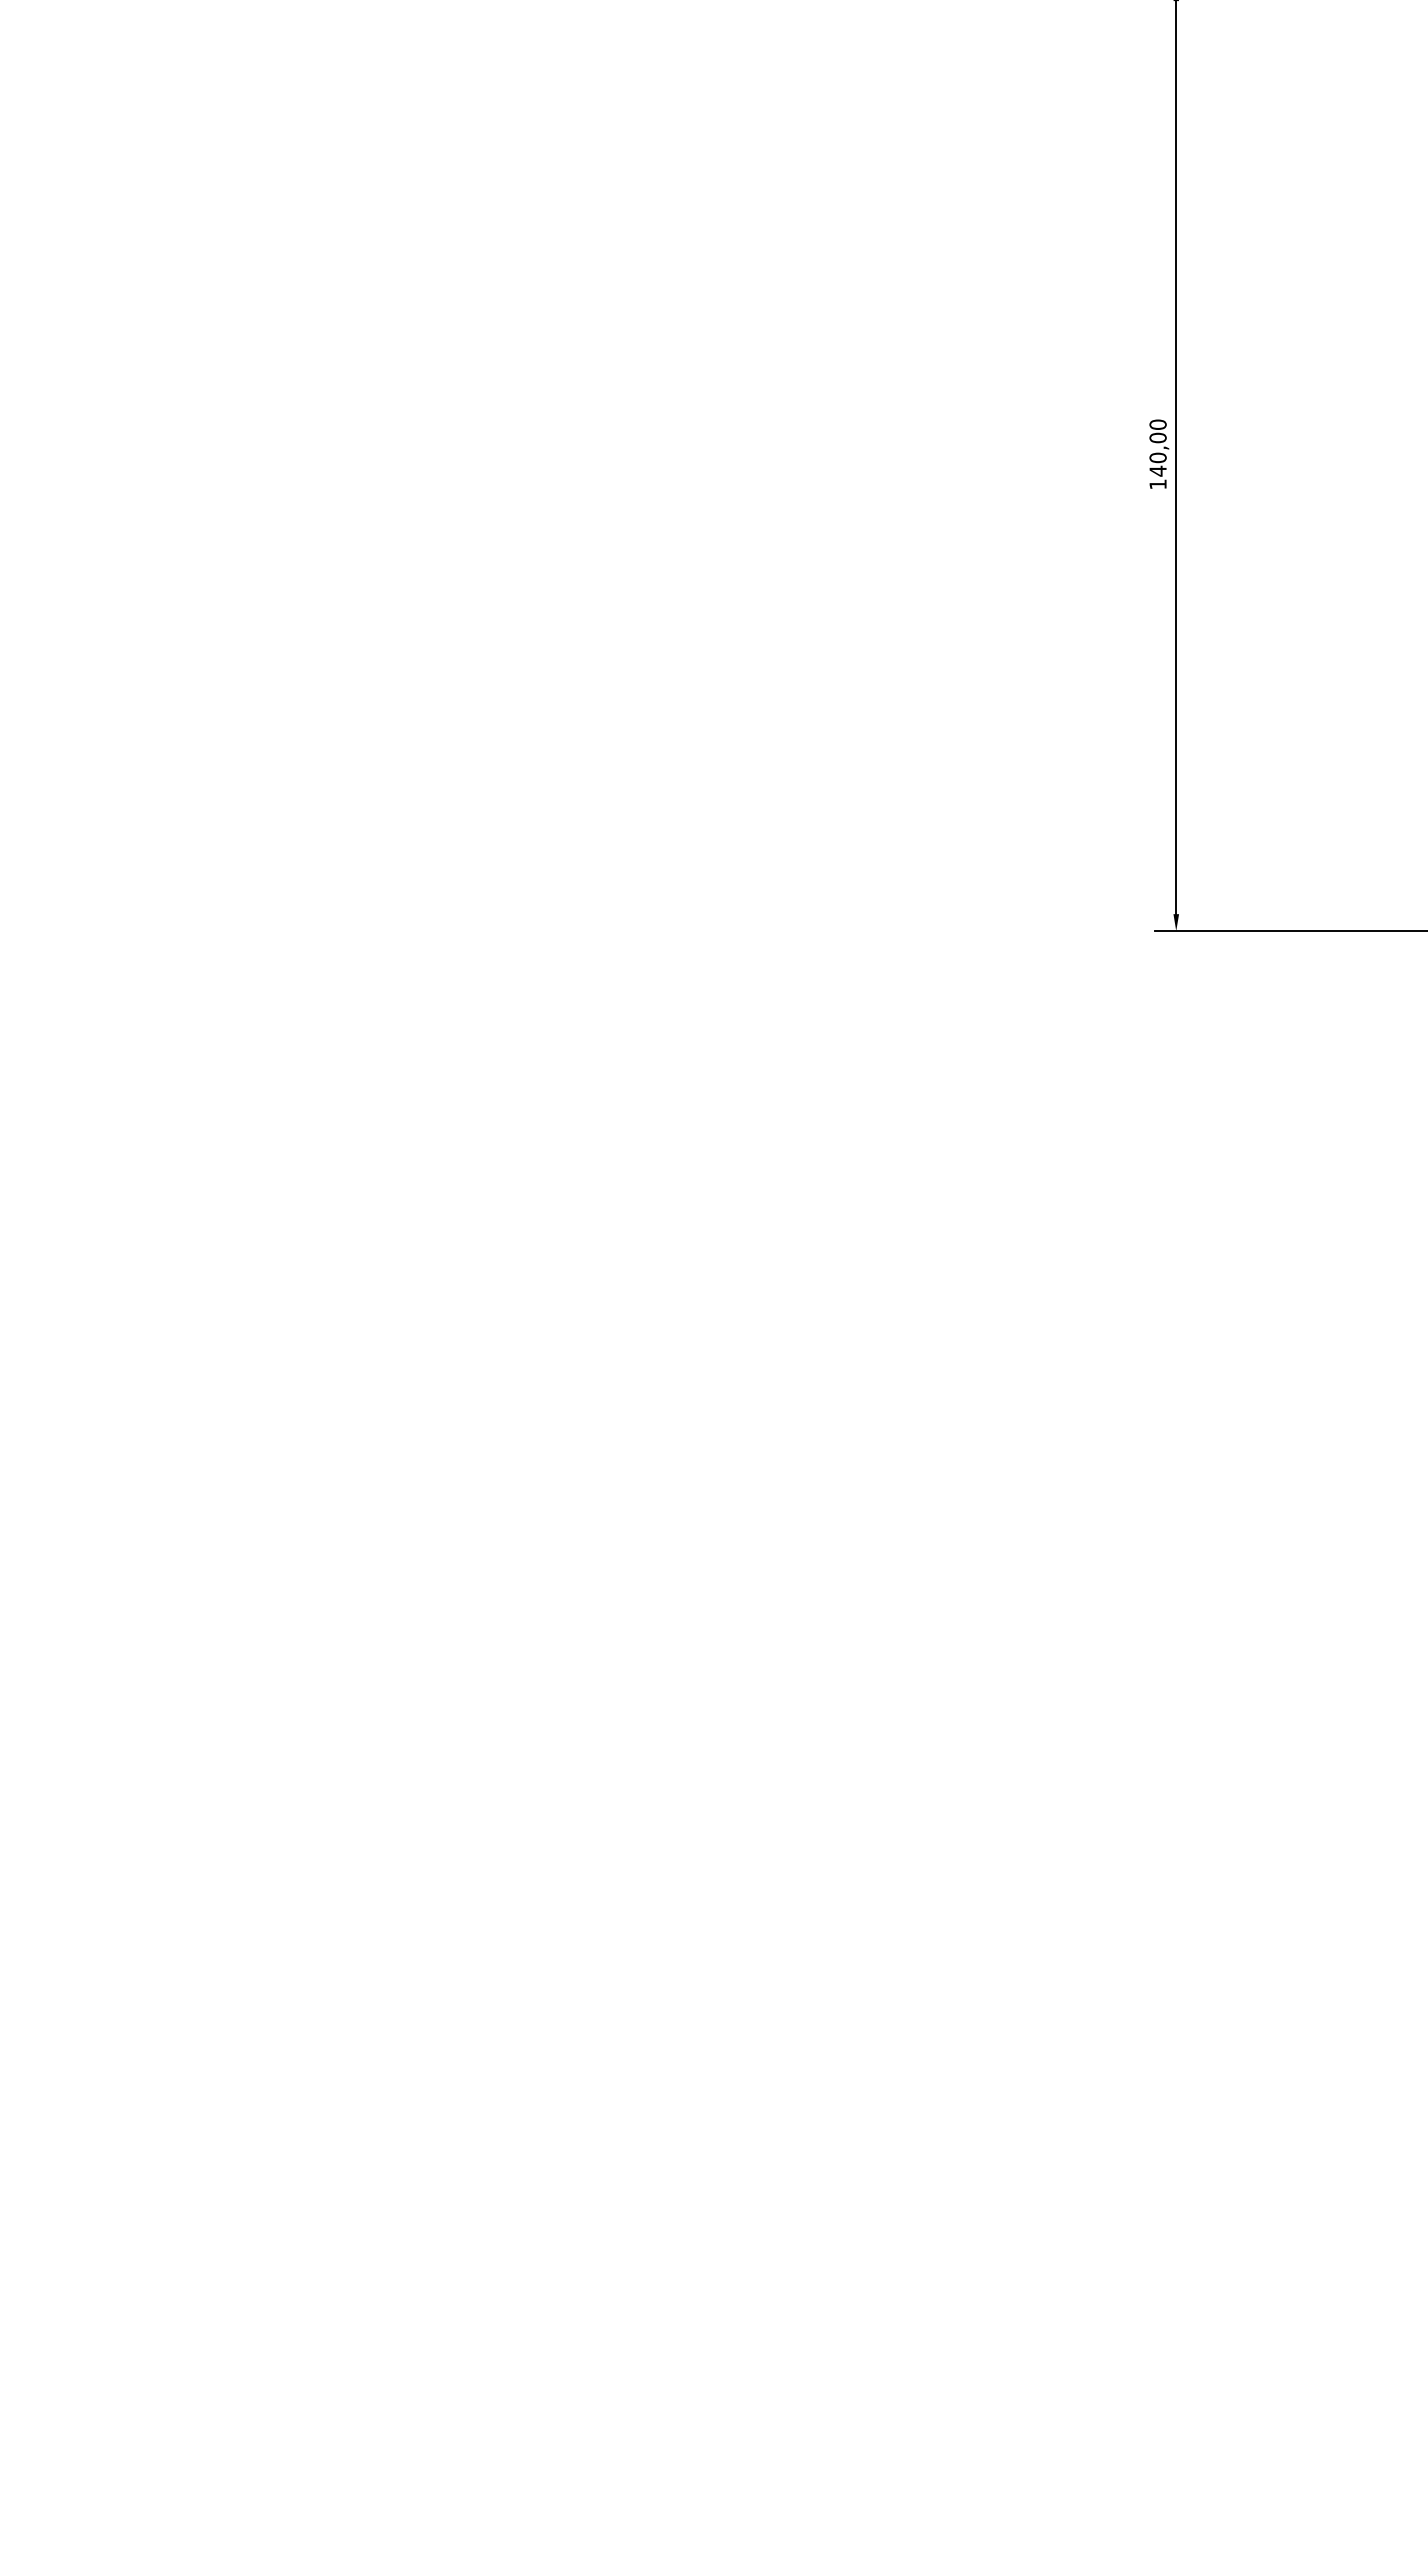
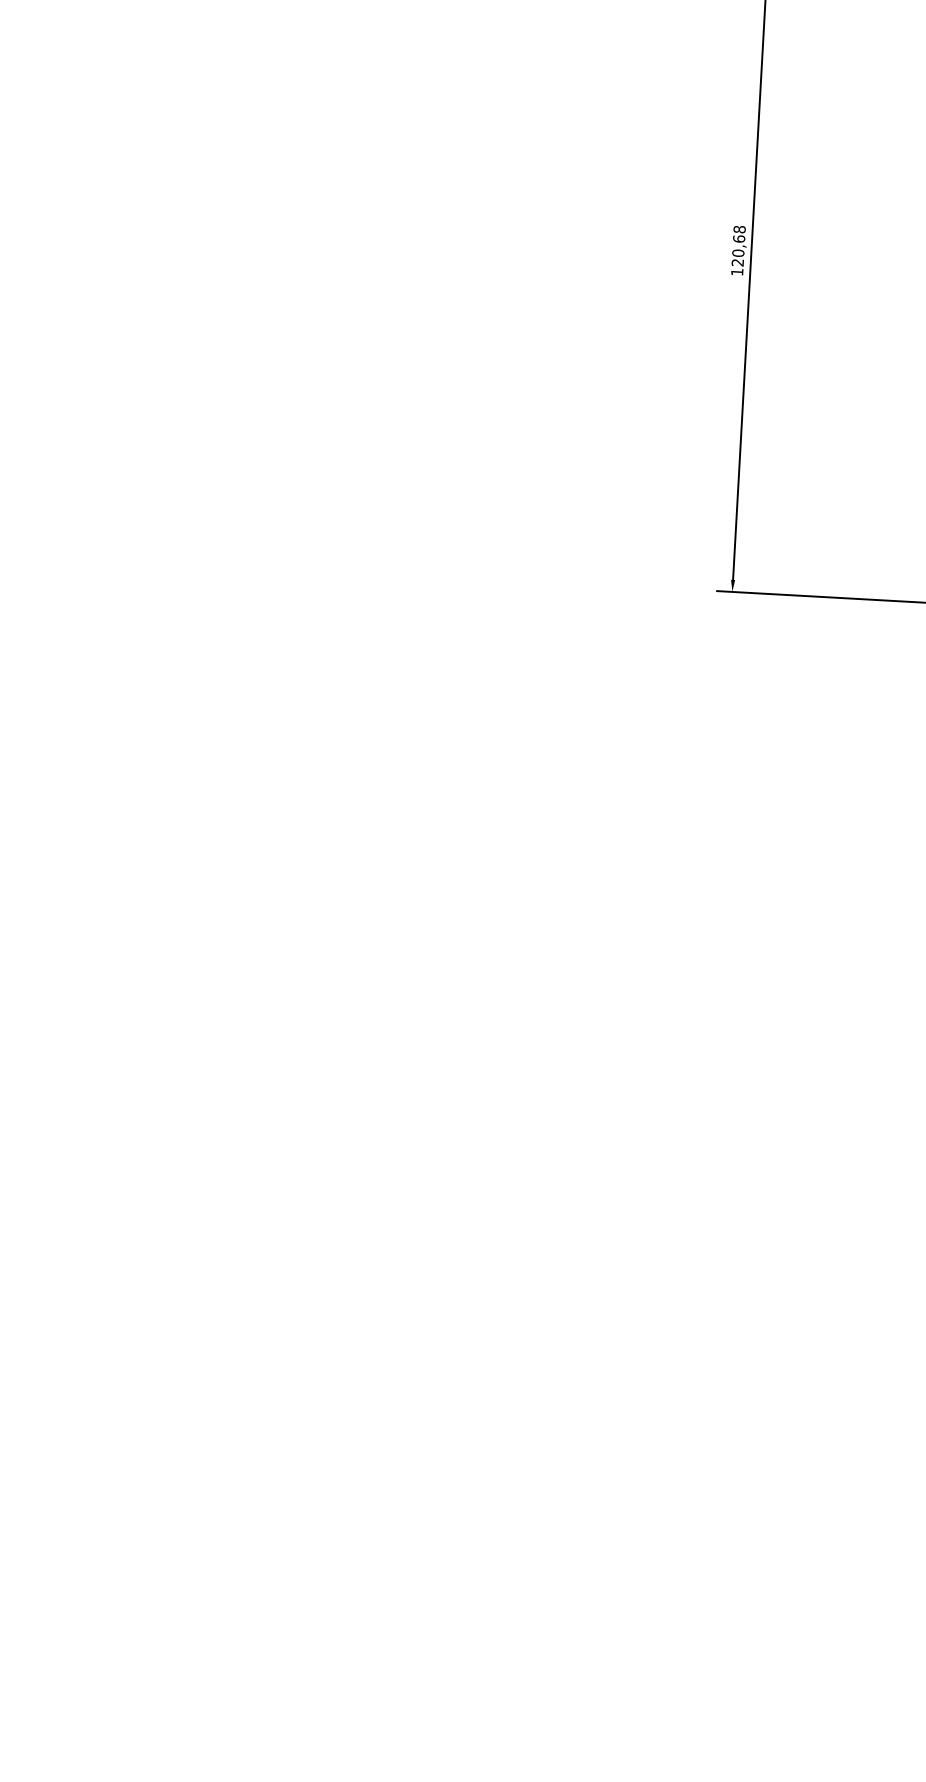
text: (1157, 447) -> (738, 245), 140,00 -> 120,68

